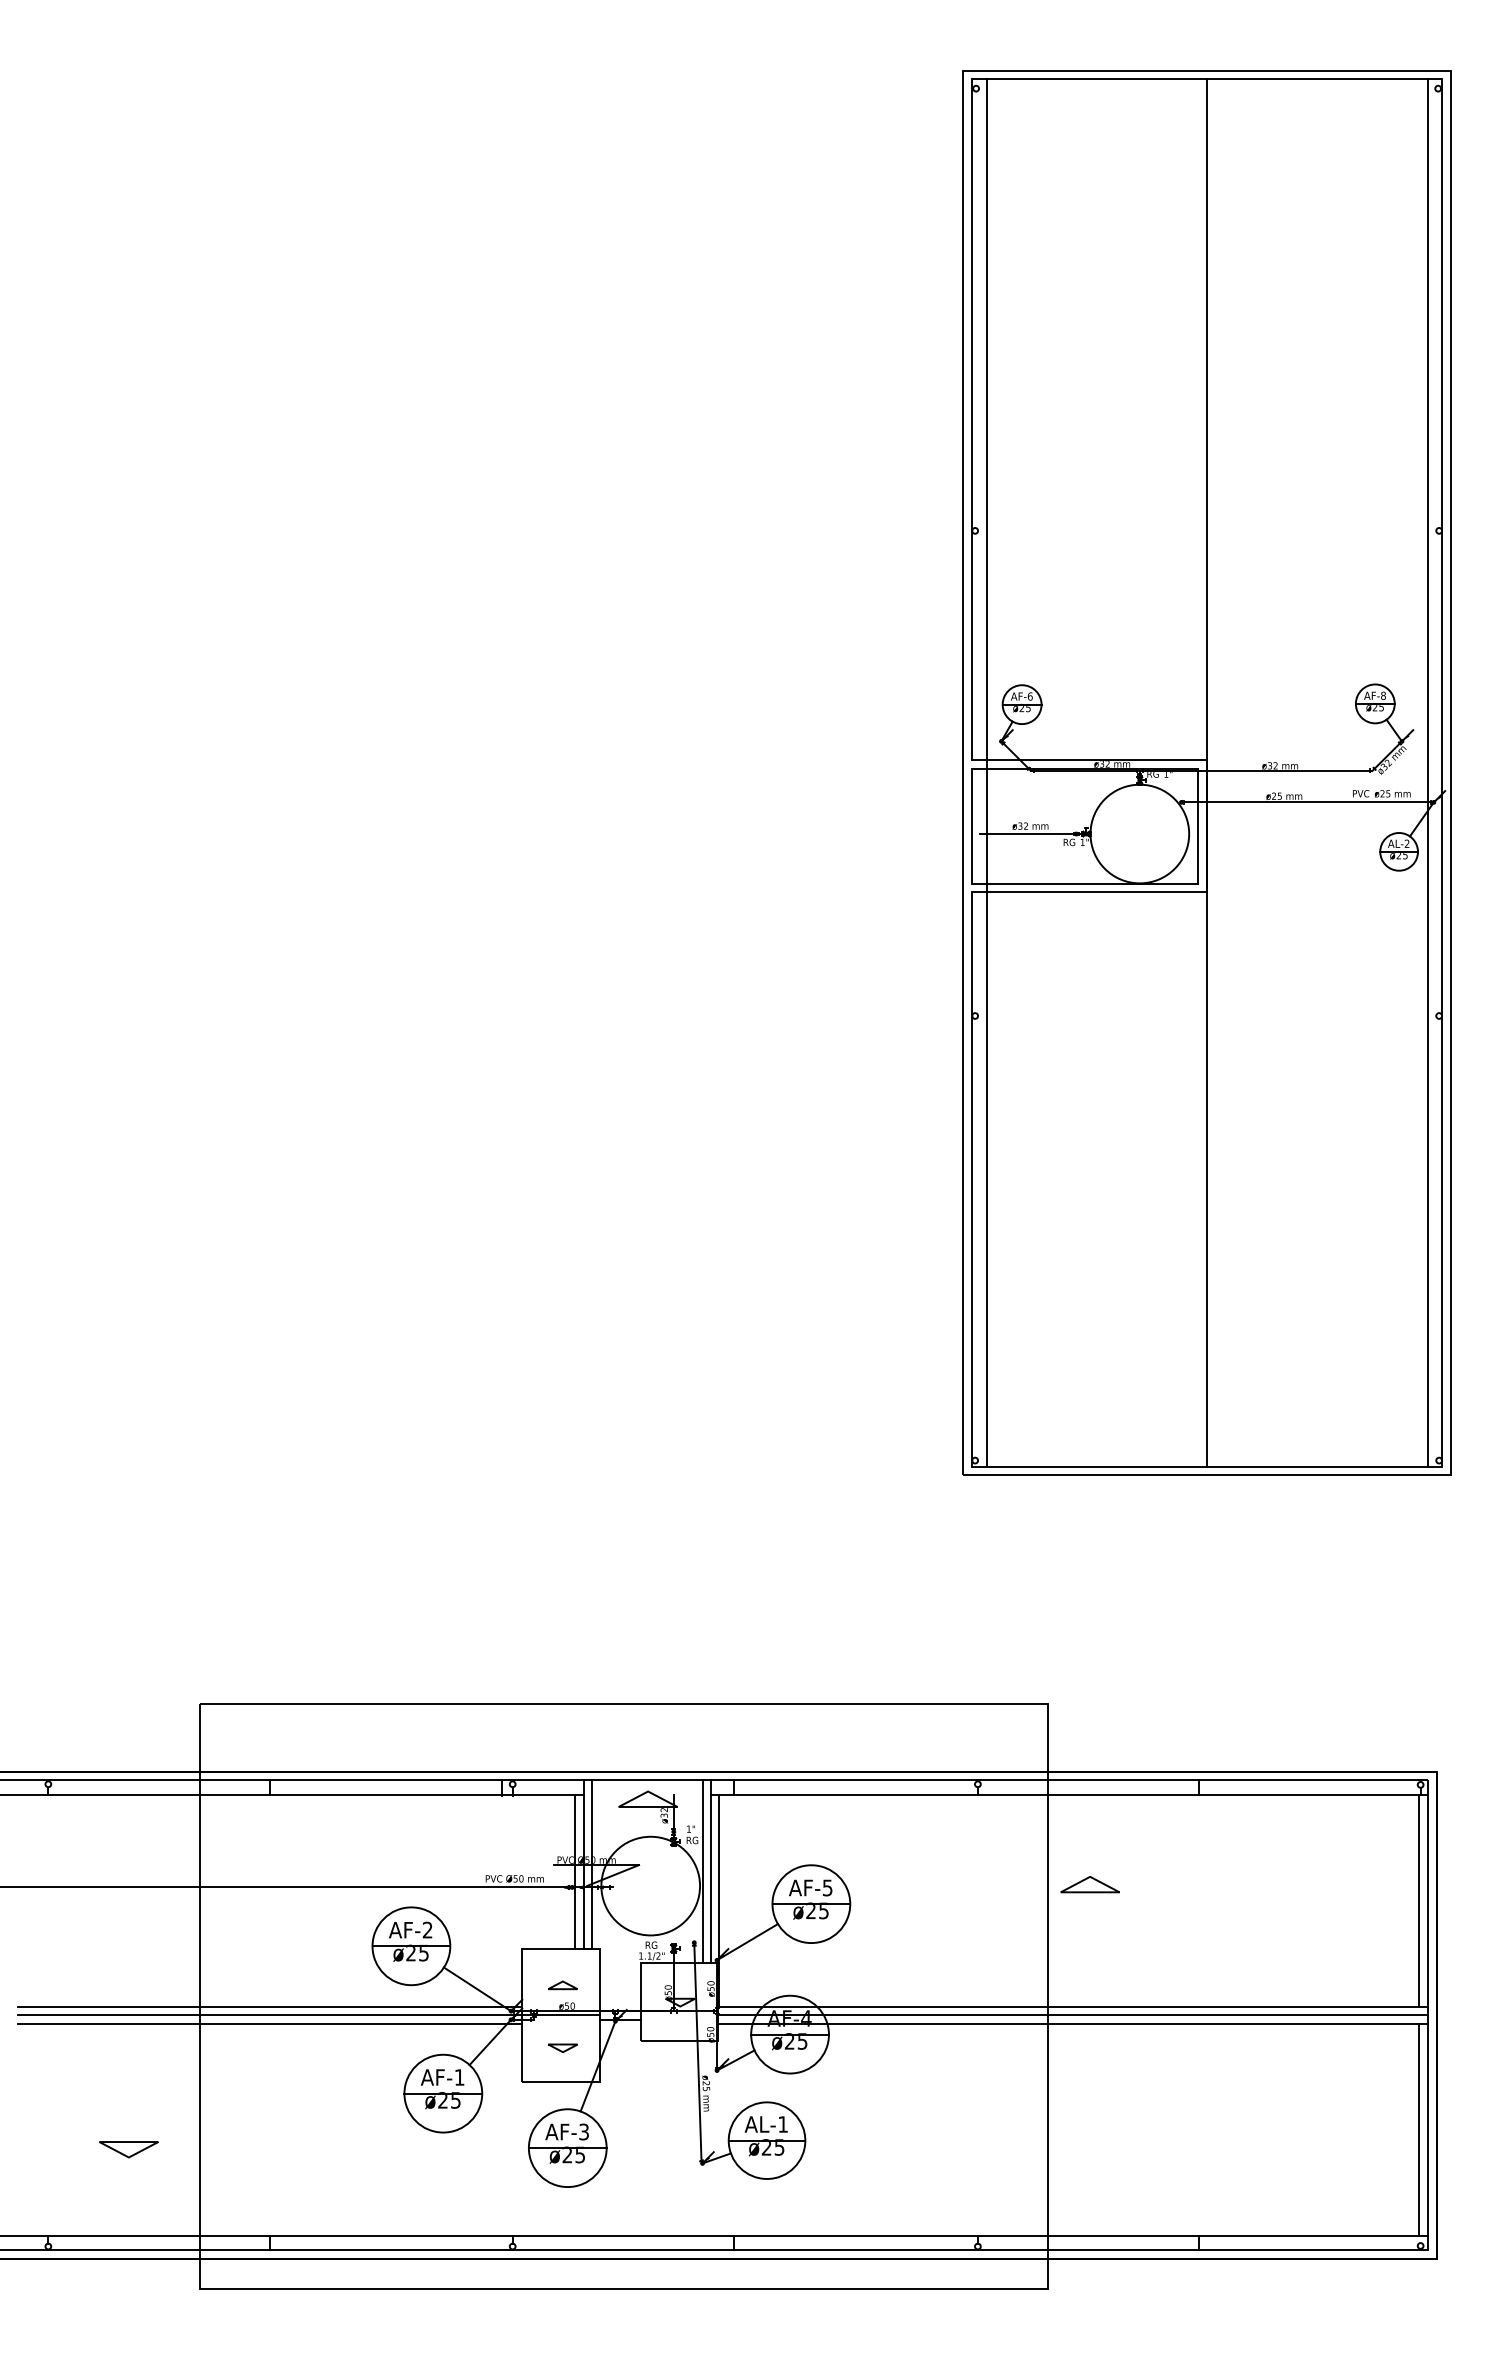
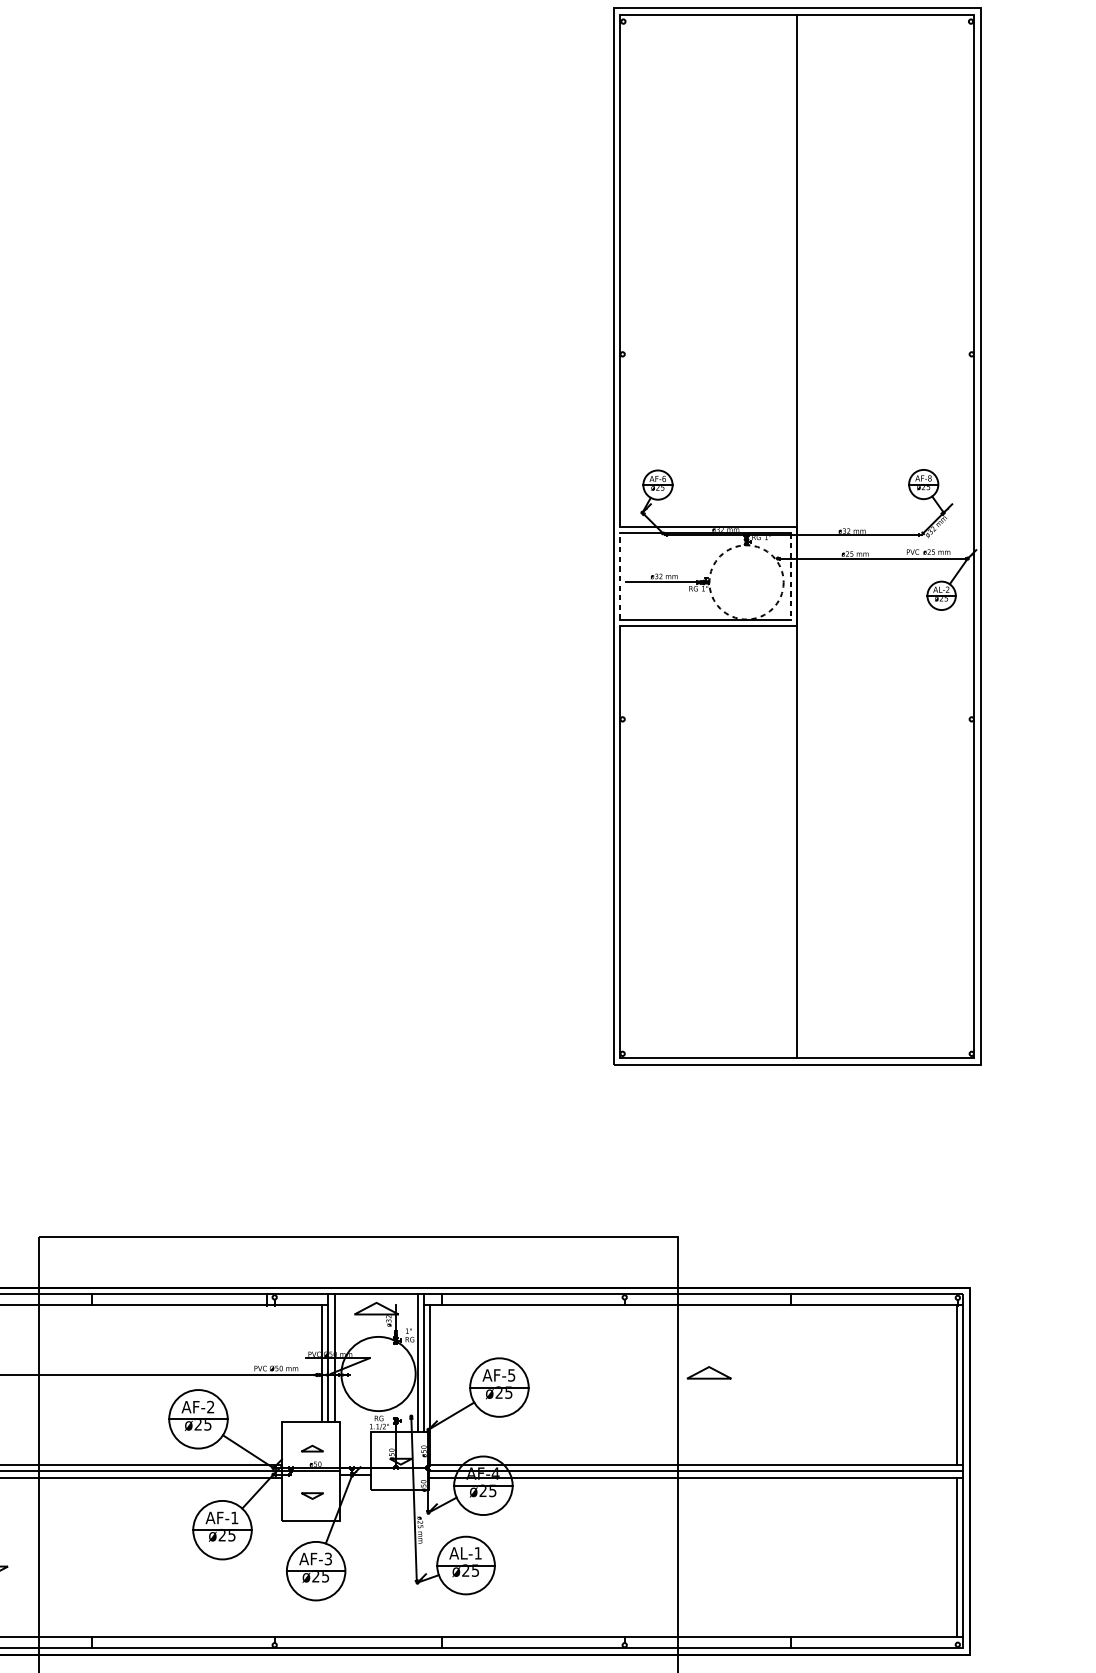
line: (986, 772) -> (631, 536), removed
line: (1427, 772) -> (963, 536), removed
line: (972, 825) -> (620, 576), solid -> dashed
line: (1198, 826) -> (790, 576), solid -> dashed
circle: (1139, 833) -> (746, 582), solid -> dashed

